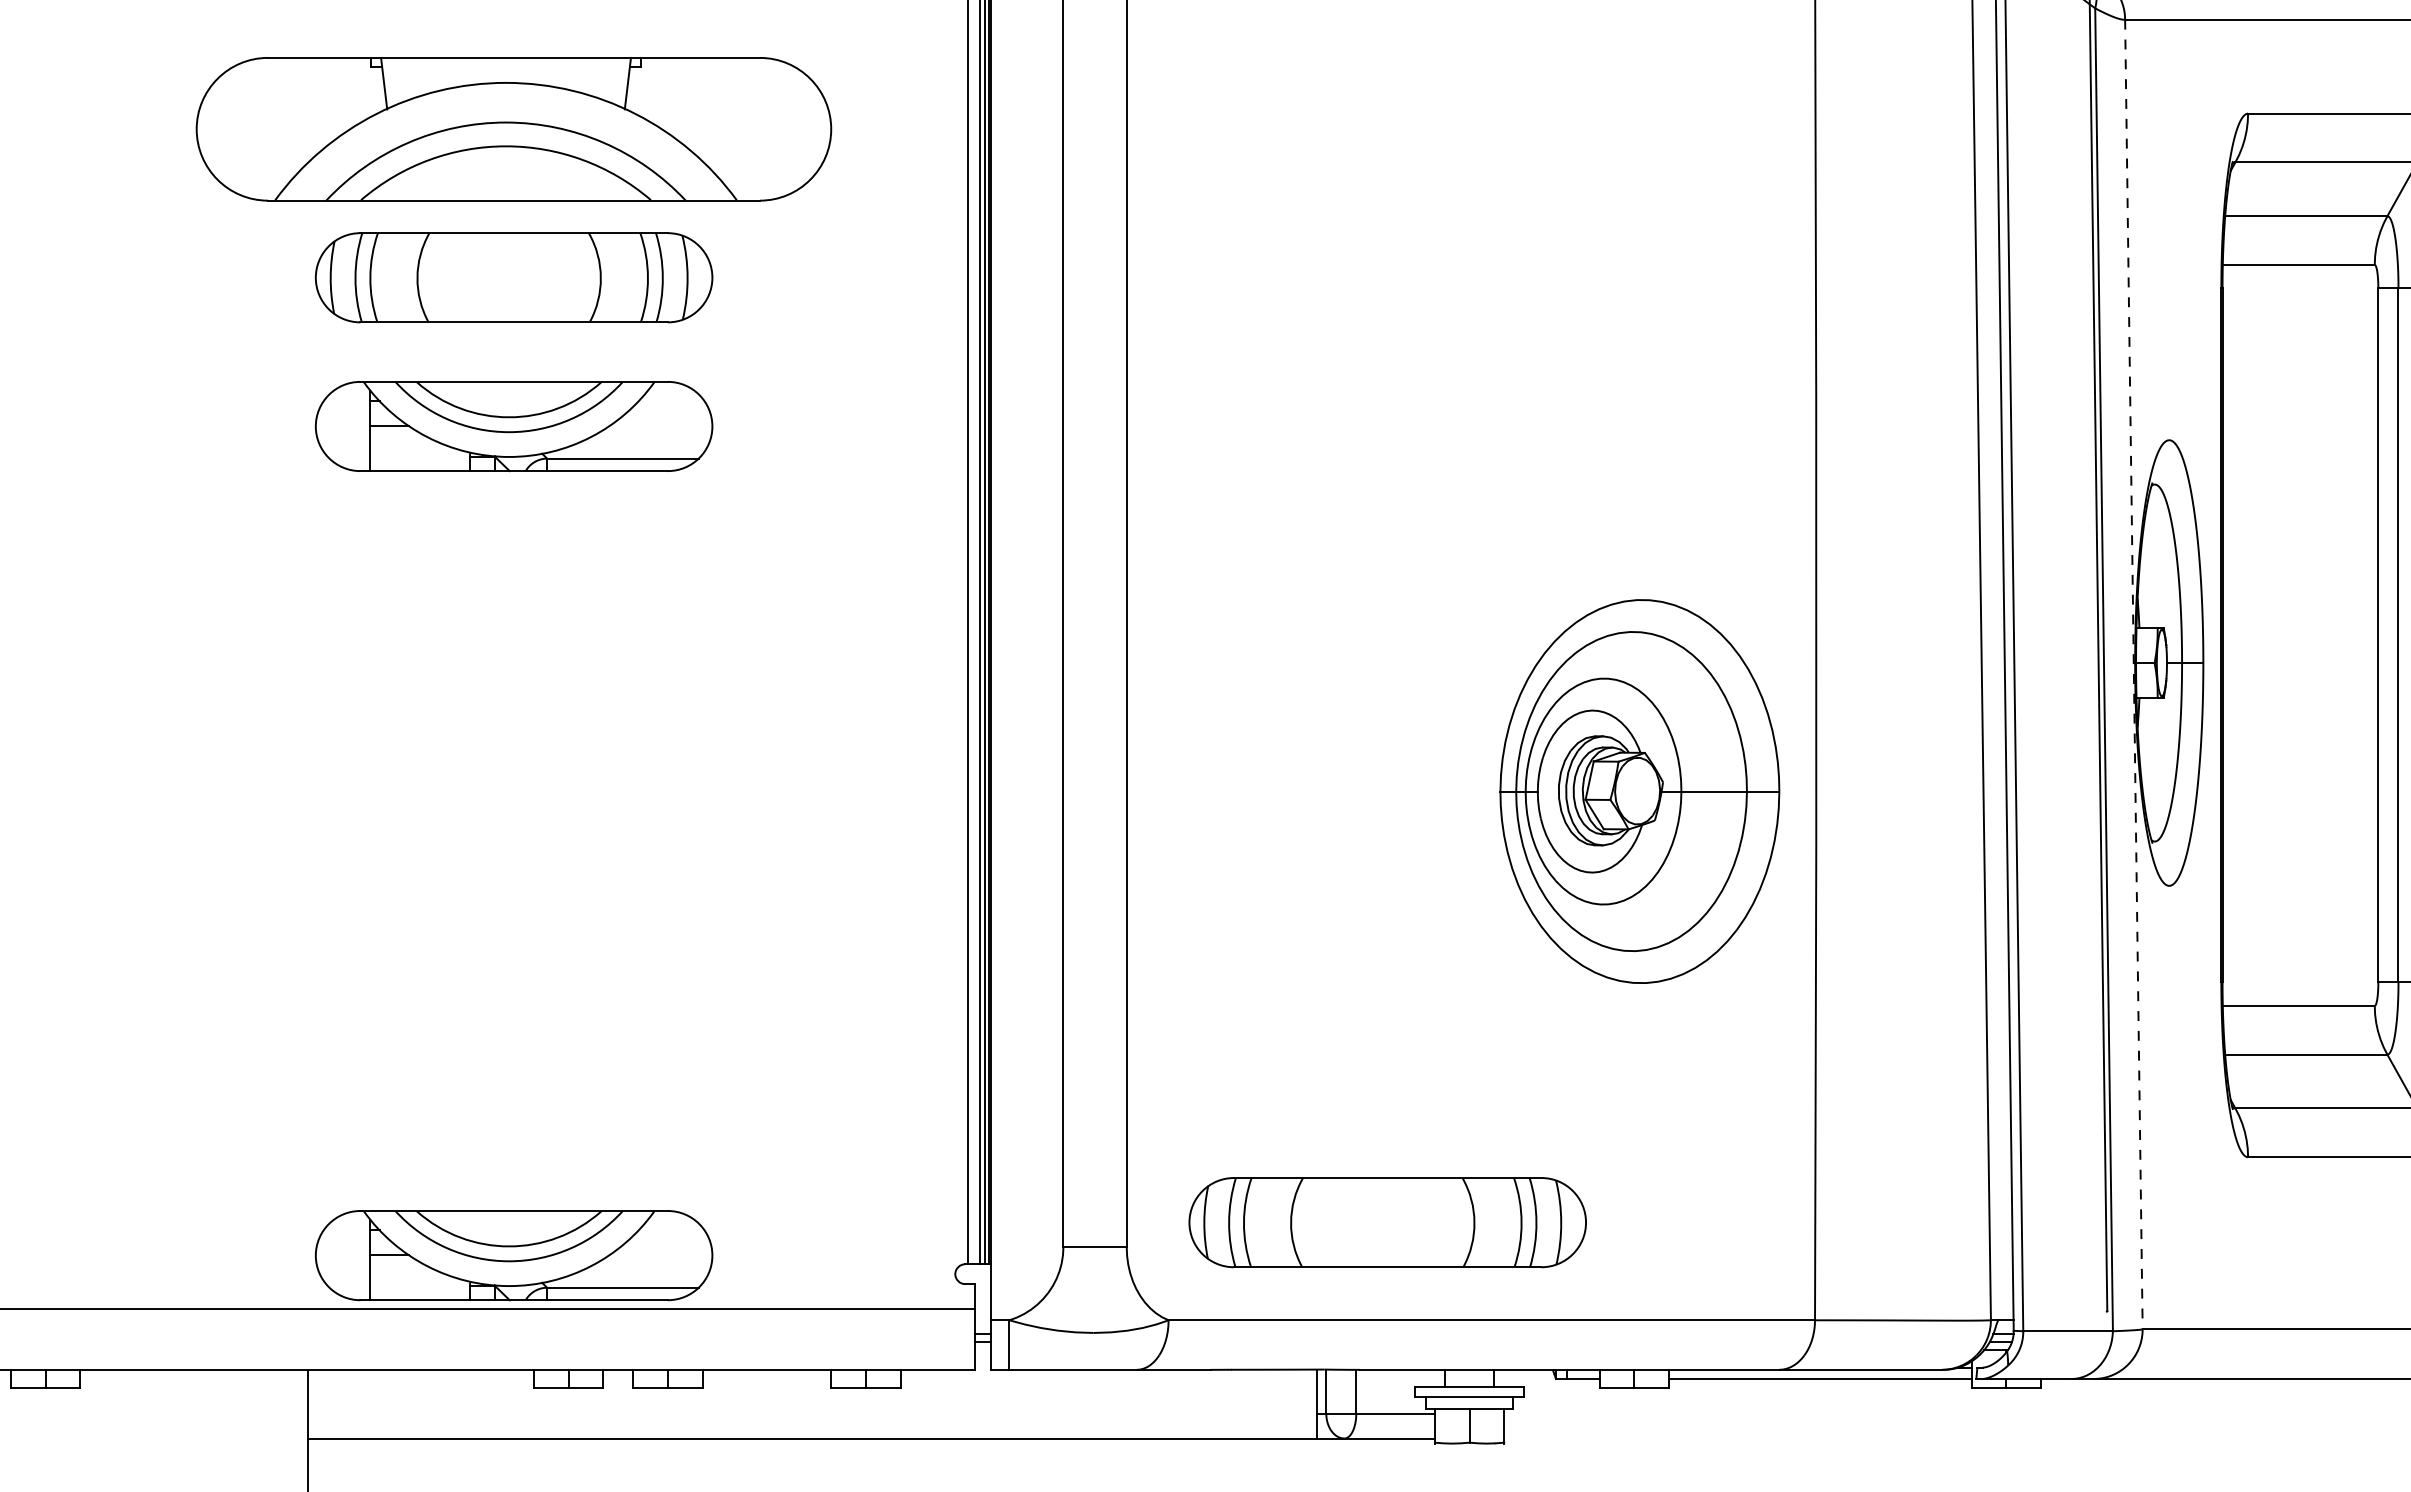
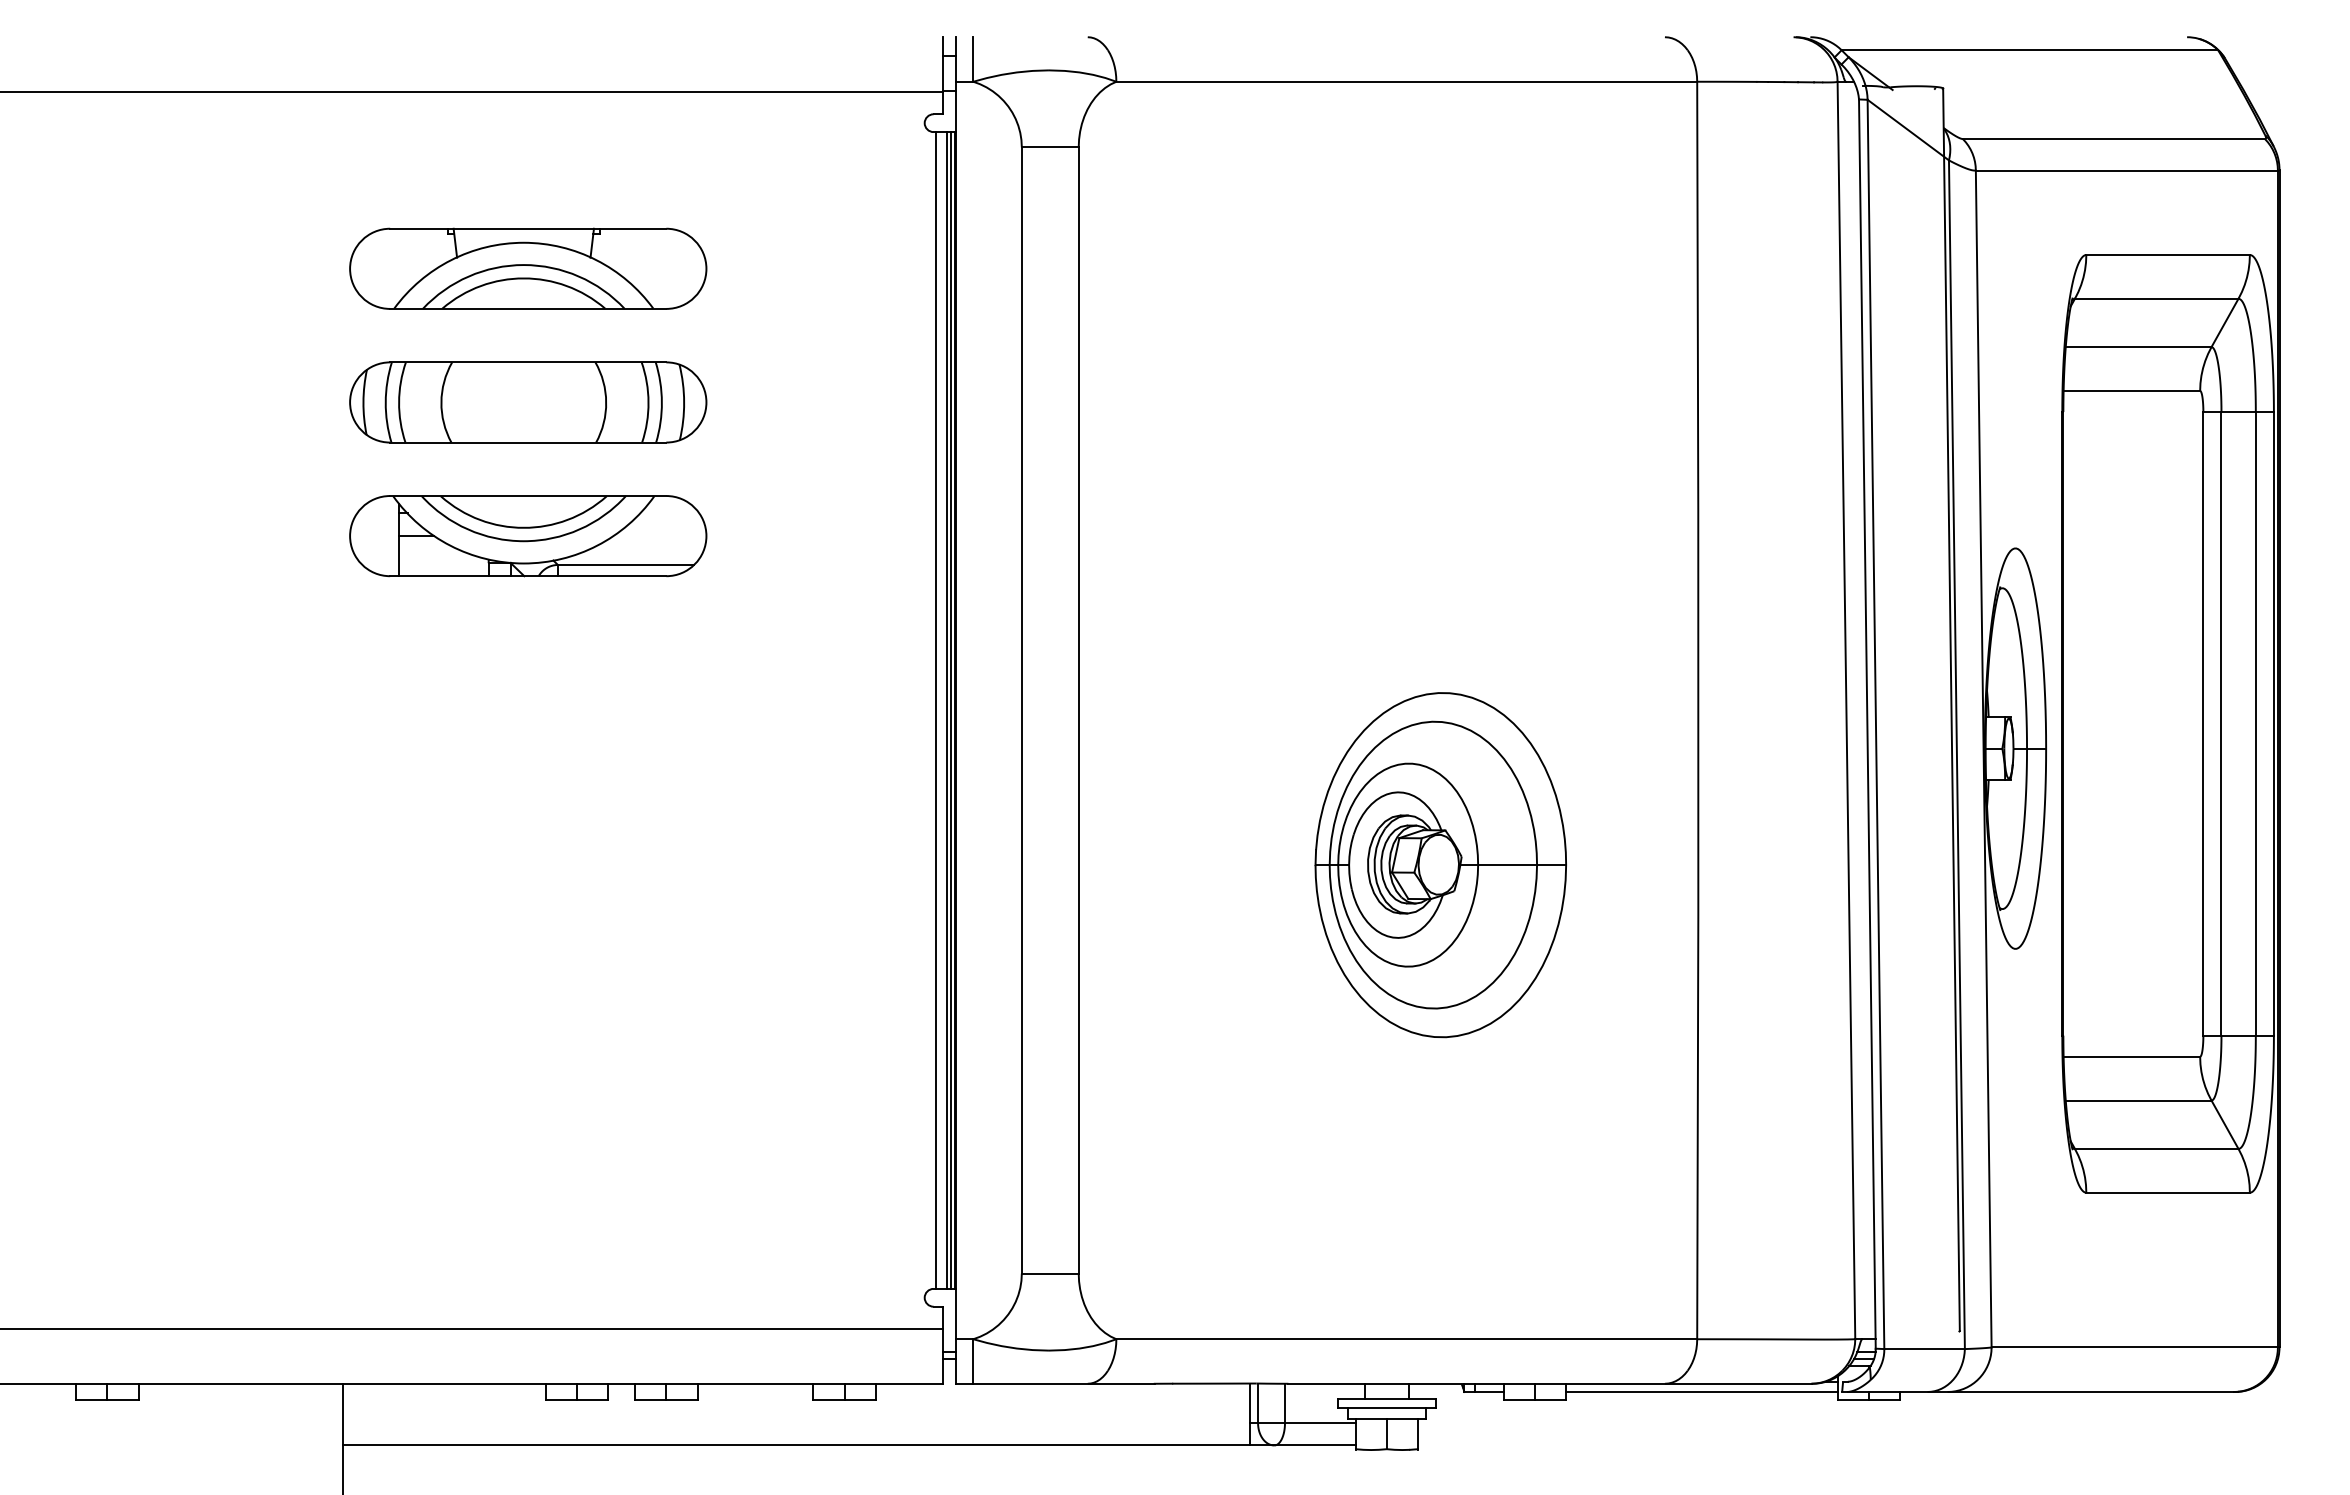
part: (514, 128) -> (528, 268), size x0.62
line: (2133, 675) -> (1983, 759), dashed -> solid
part: (1639, 791) -> (1440, 865), moved
part: (1388, 1222) -> (1313, 1251), removed
part: (514, 1256) -> (528, 1281), removed

